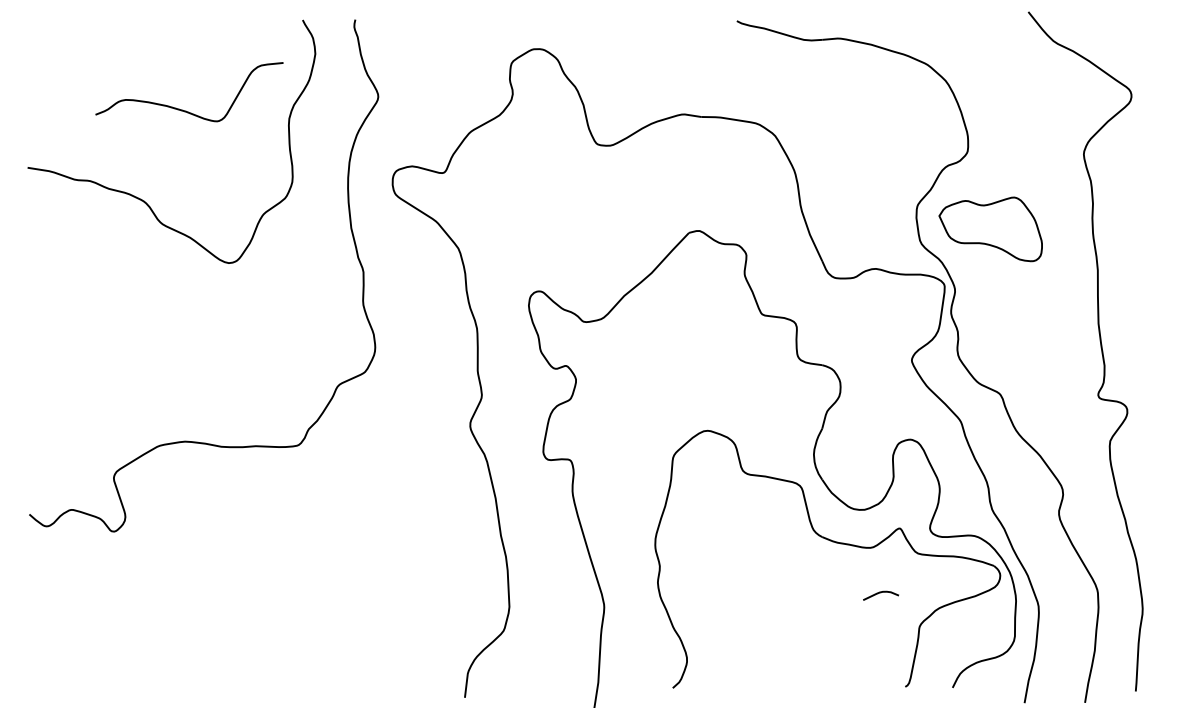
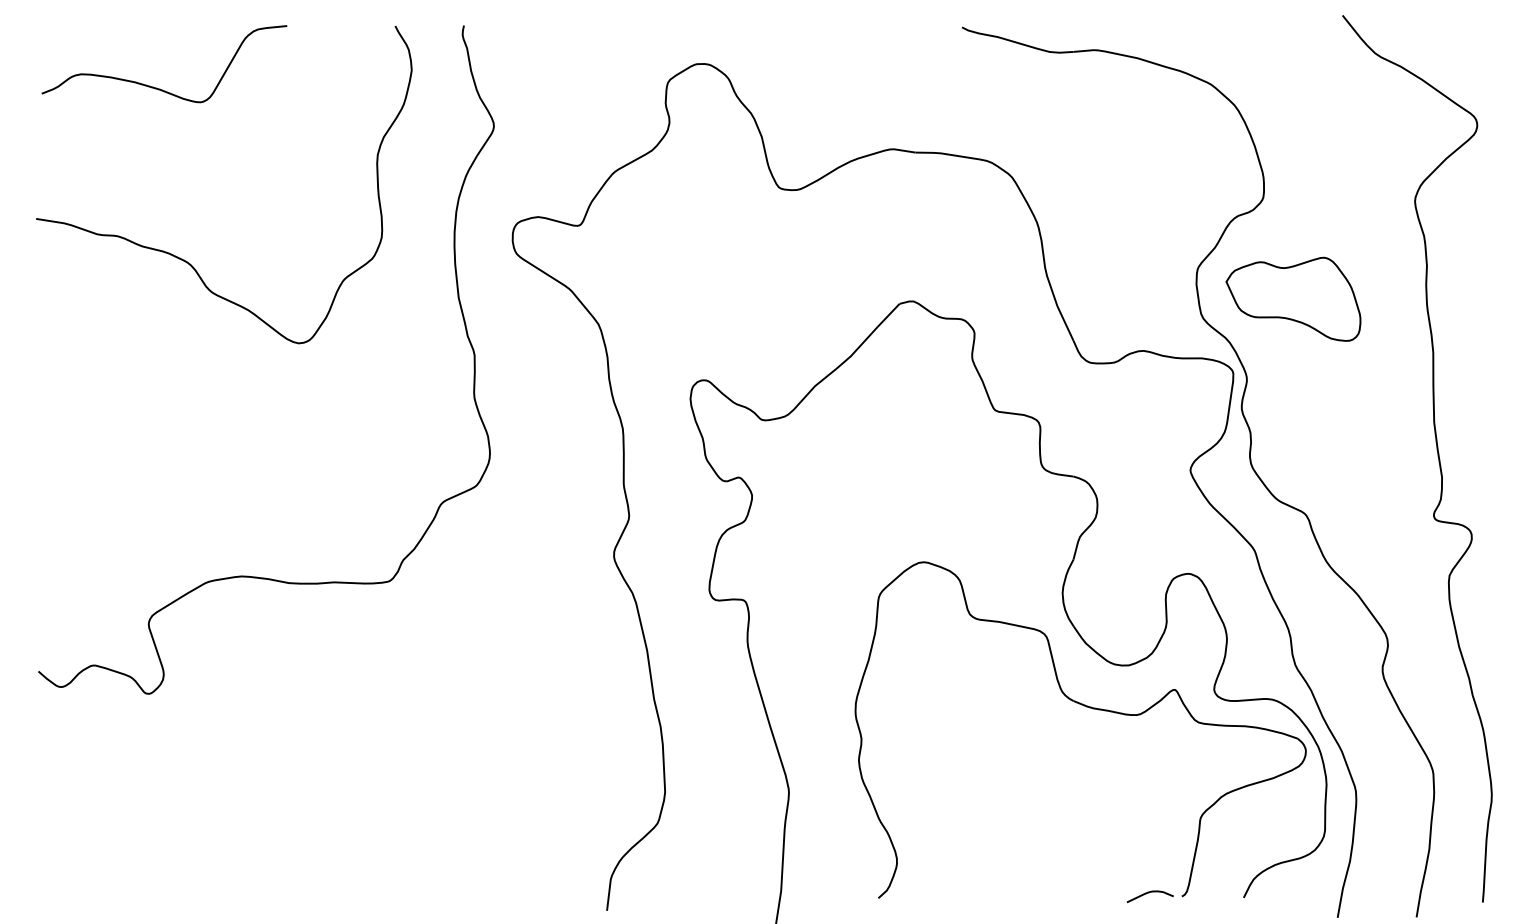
curve: (186, 110) -> (160, 88), moved
curve: (880, 593) -> (1149, 893), moved

